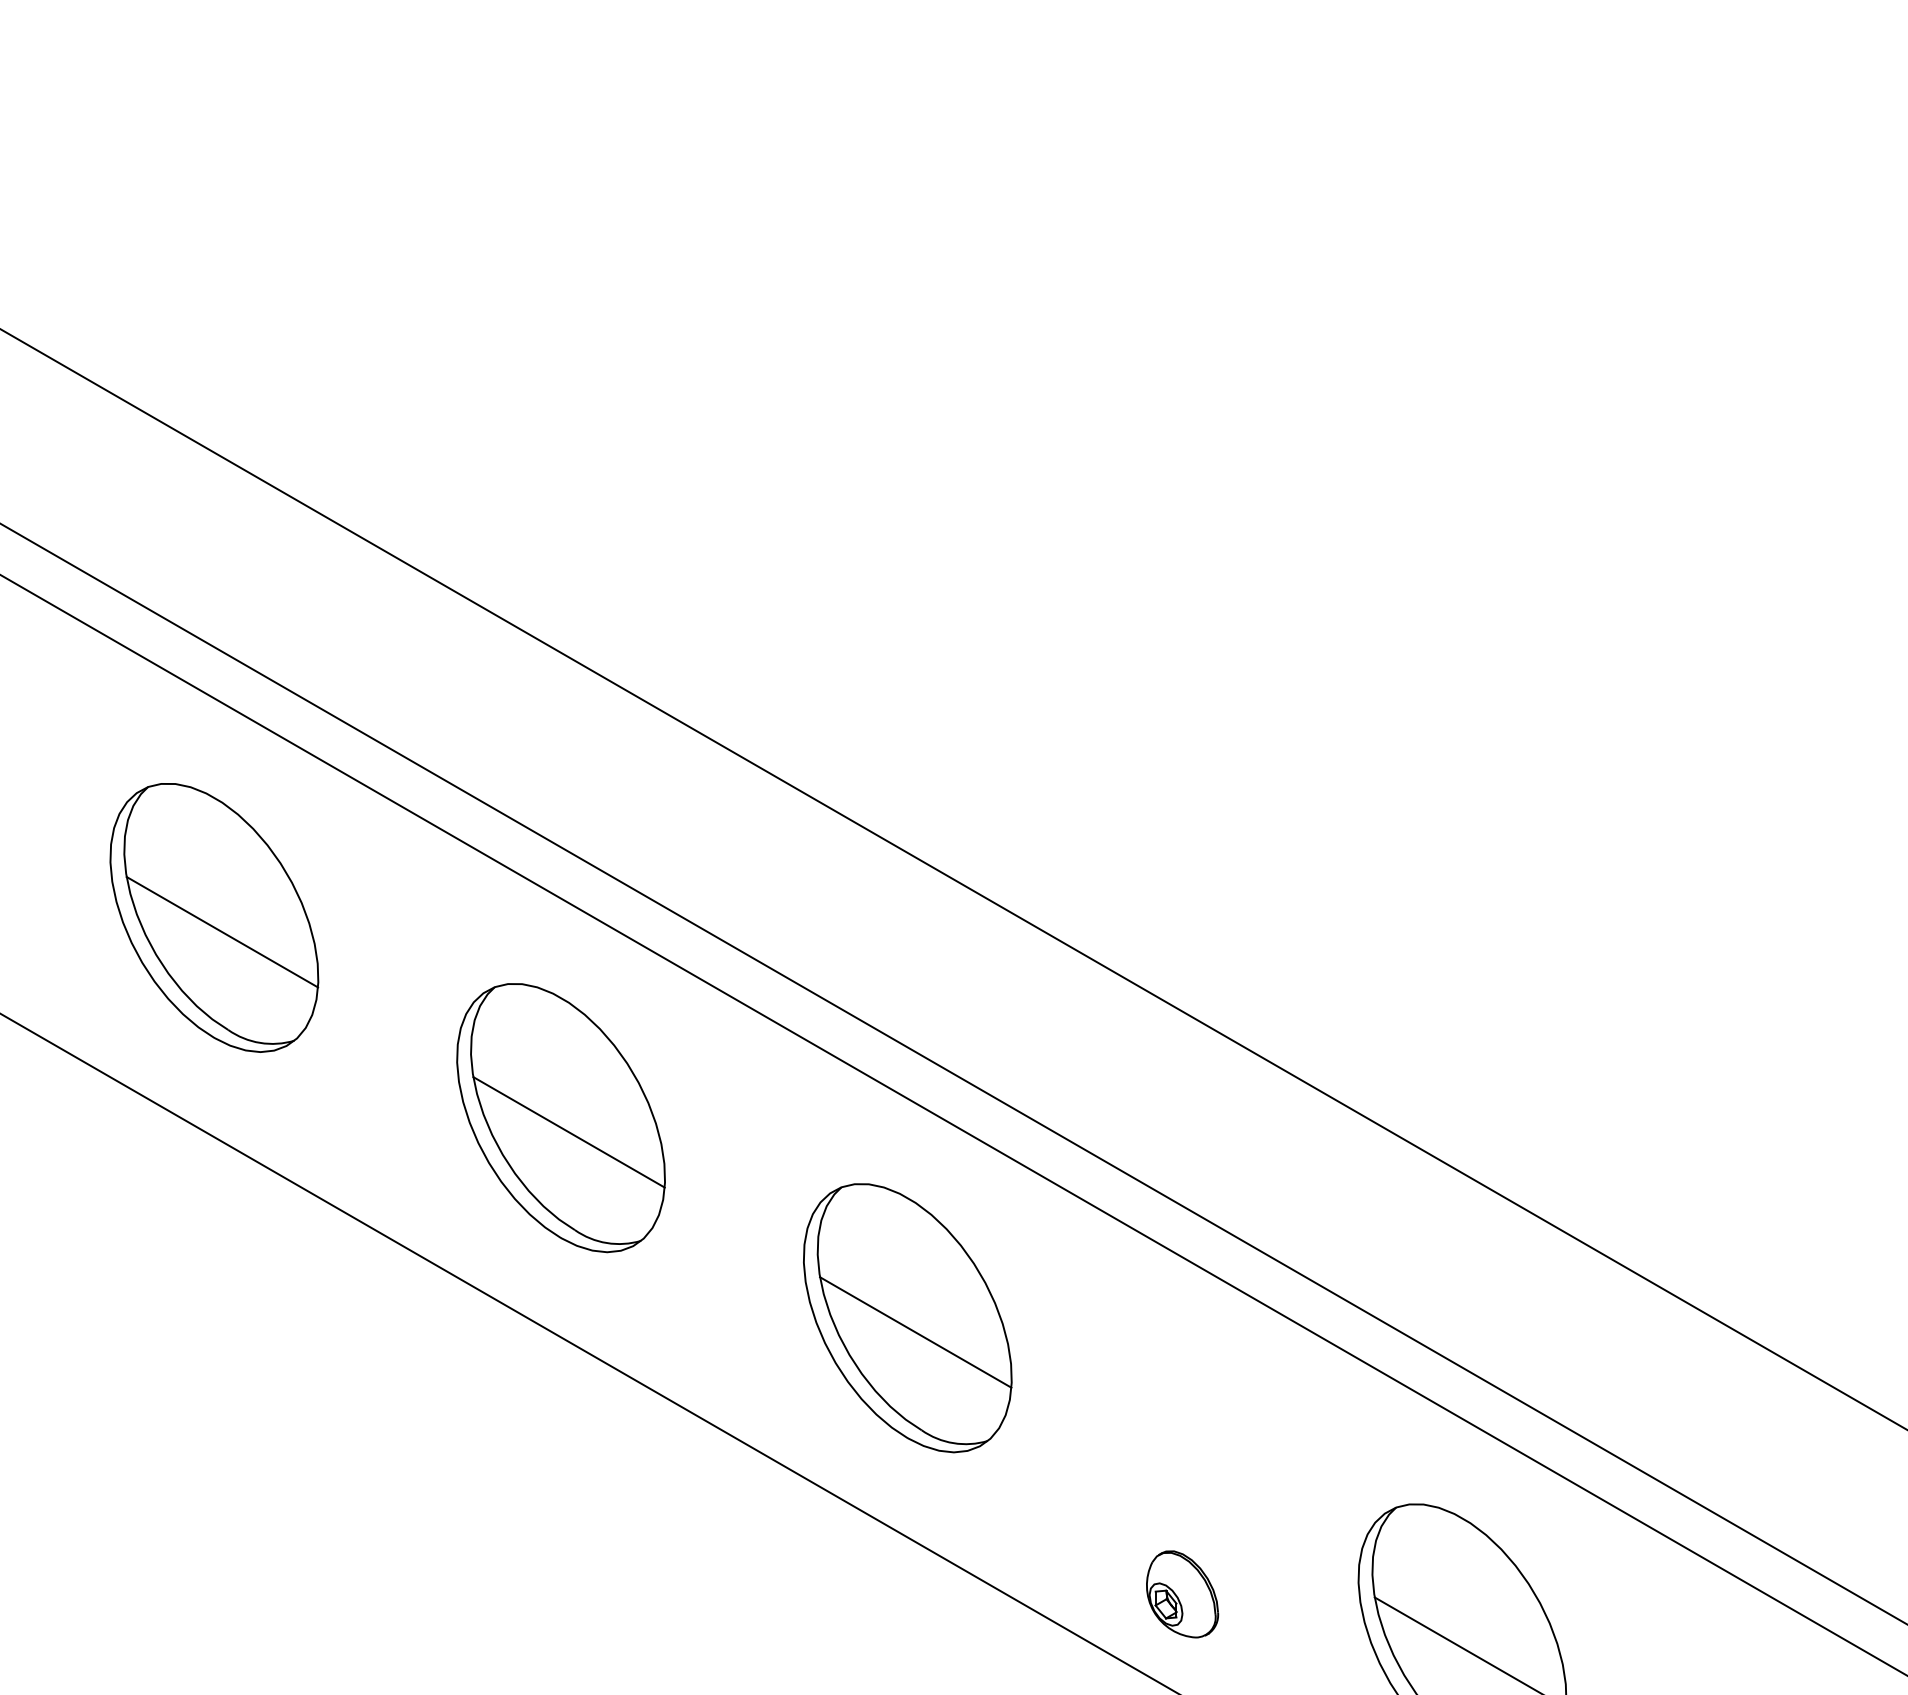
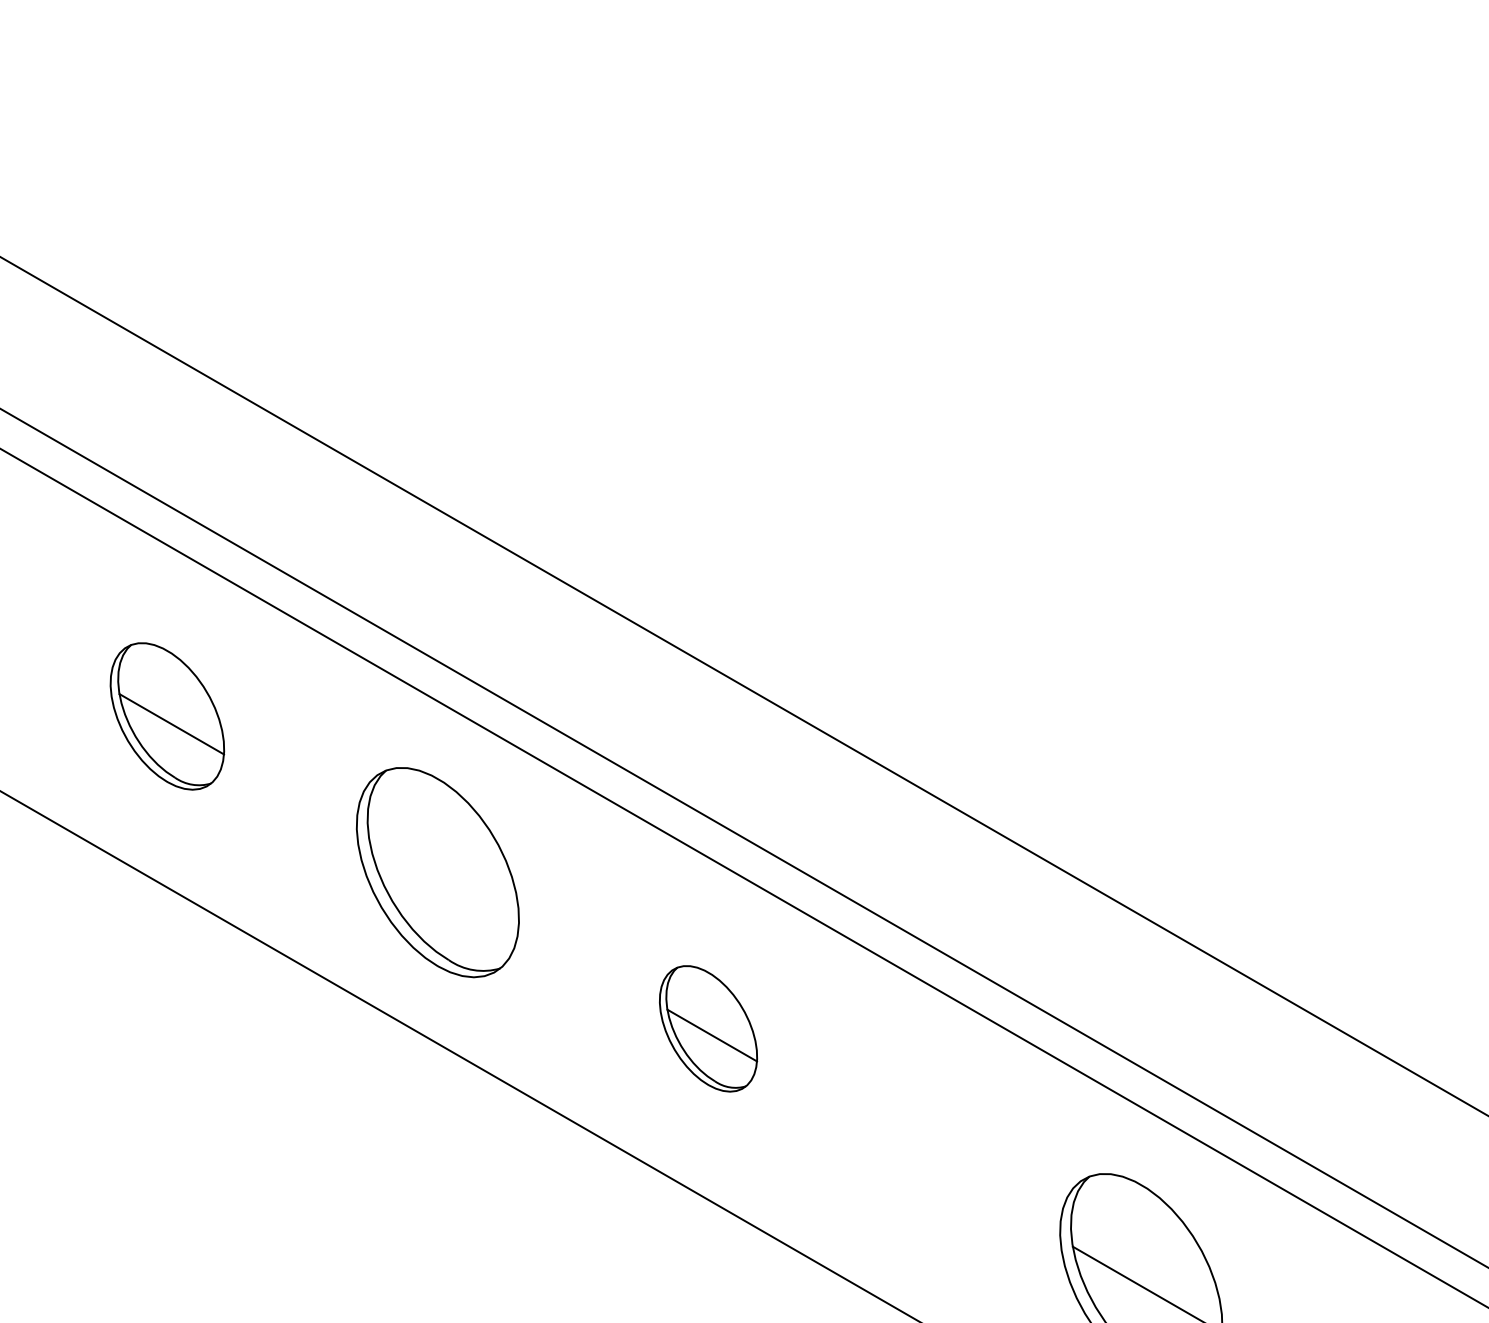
part: (214, 917) -> (167, 716), size x0.7
line: (568, 1132) -> (443, 883), removed
part: (907, 1318) -> (708, 1029), size x0.6
part: (1182, 1594) -> (922, 1244), removed

